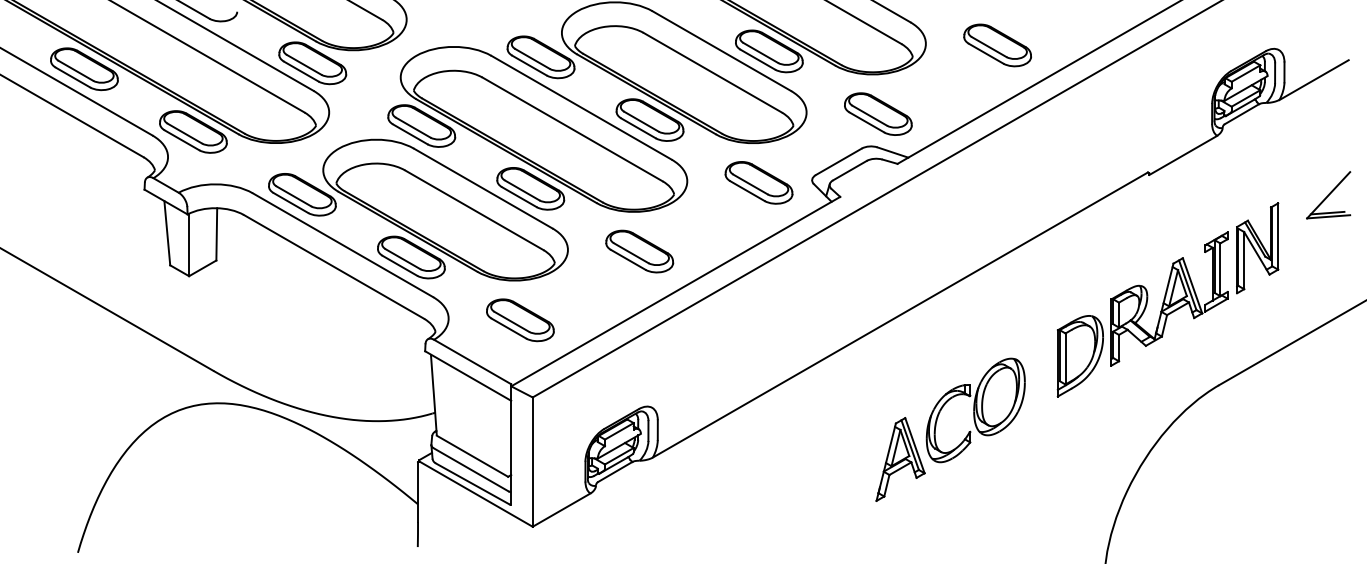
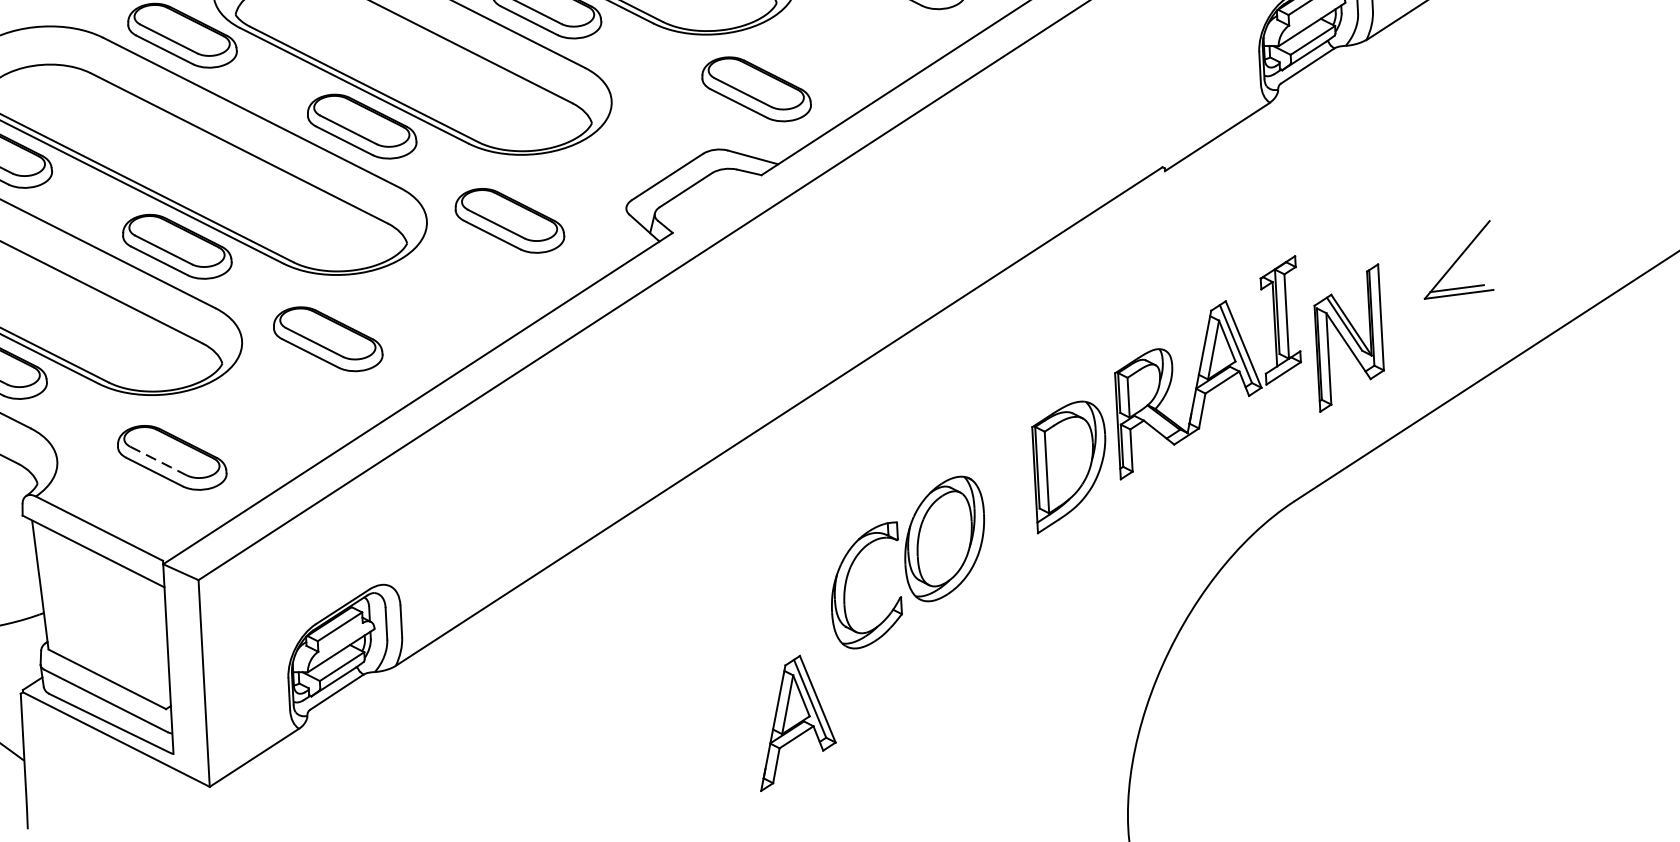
part: (878, 113) -> (756, 88), moved
part: (758, 182) -> (508, 220), moved
part: (1328, 195) -> (1457, 260), moved
part: (1257, 248) -> (1349, 338), moved
part: (639, 251) -> (327, 339), moved
line: (511, 321) -> (158, 460), solid -> dashed
part: (900, 459) -> (795, 722), moved

